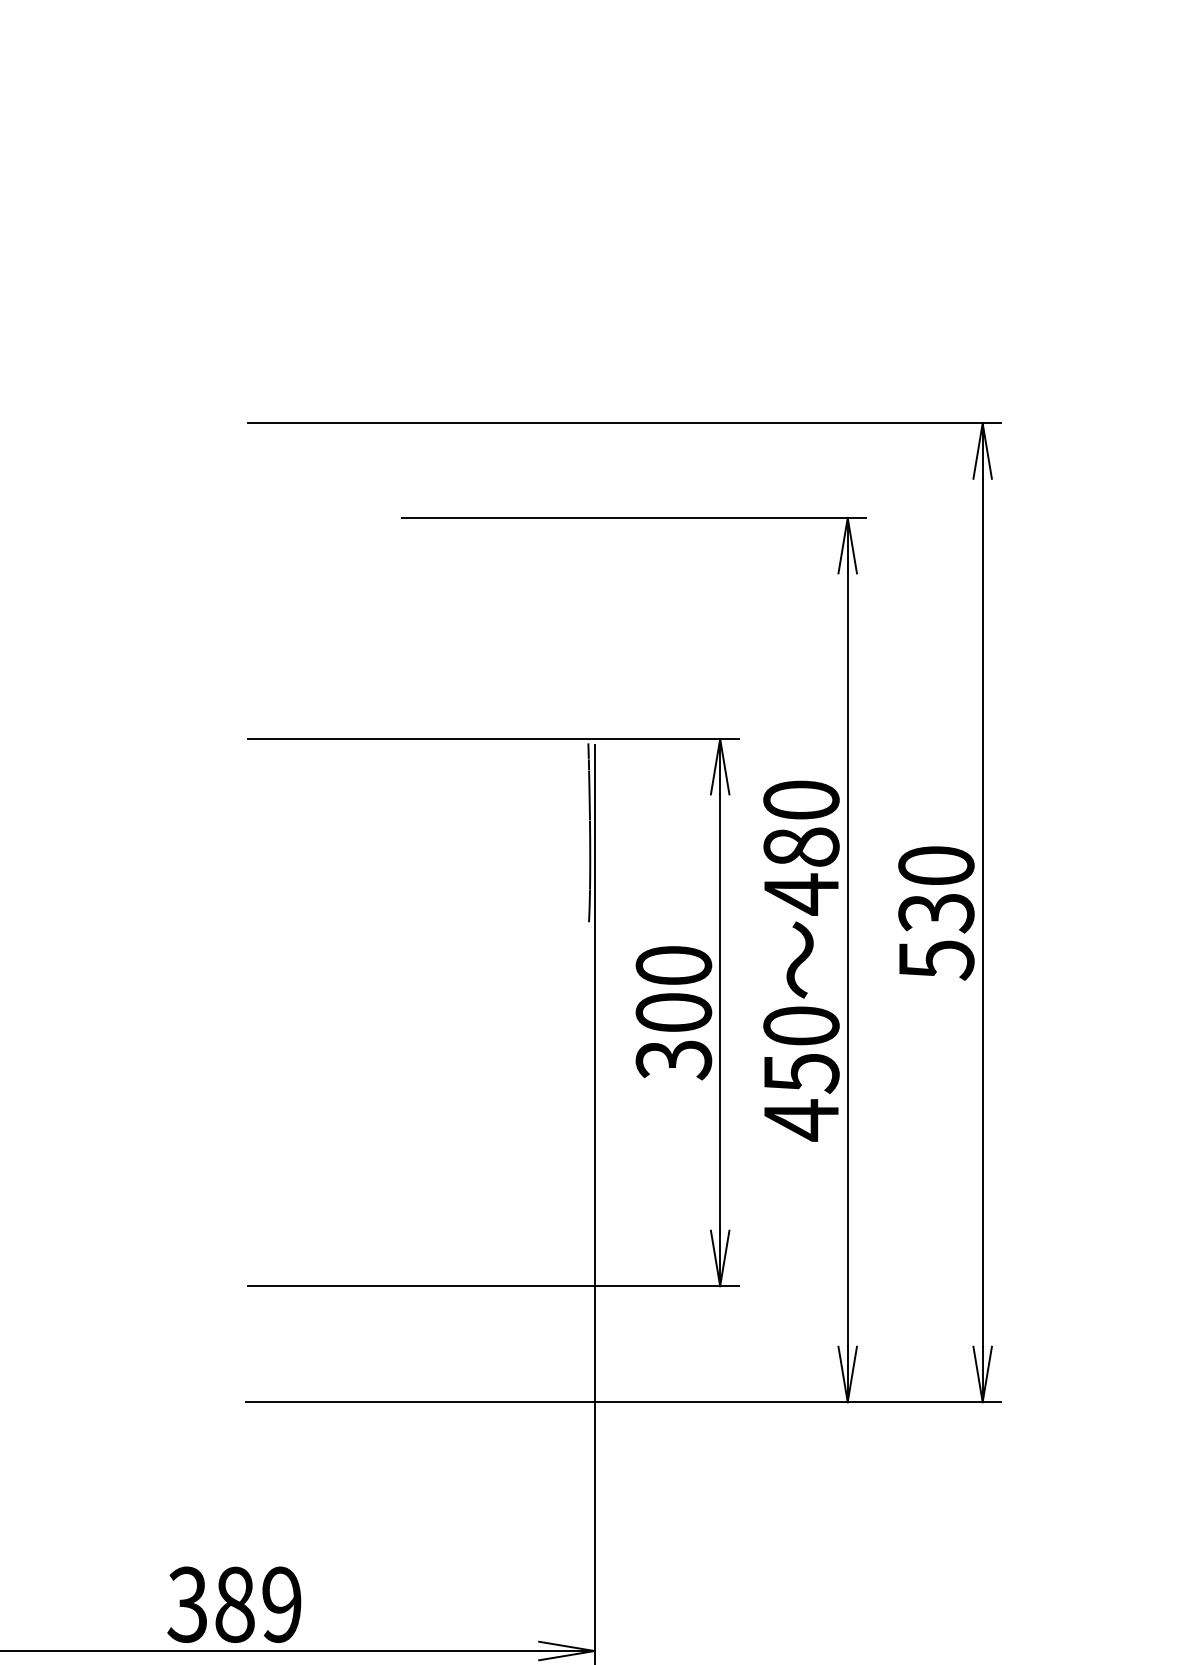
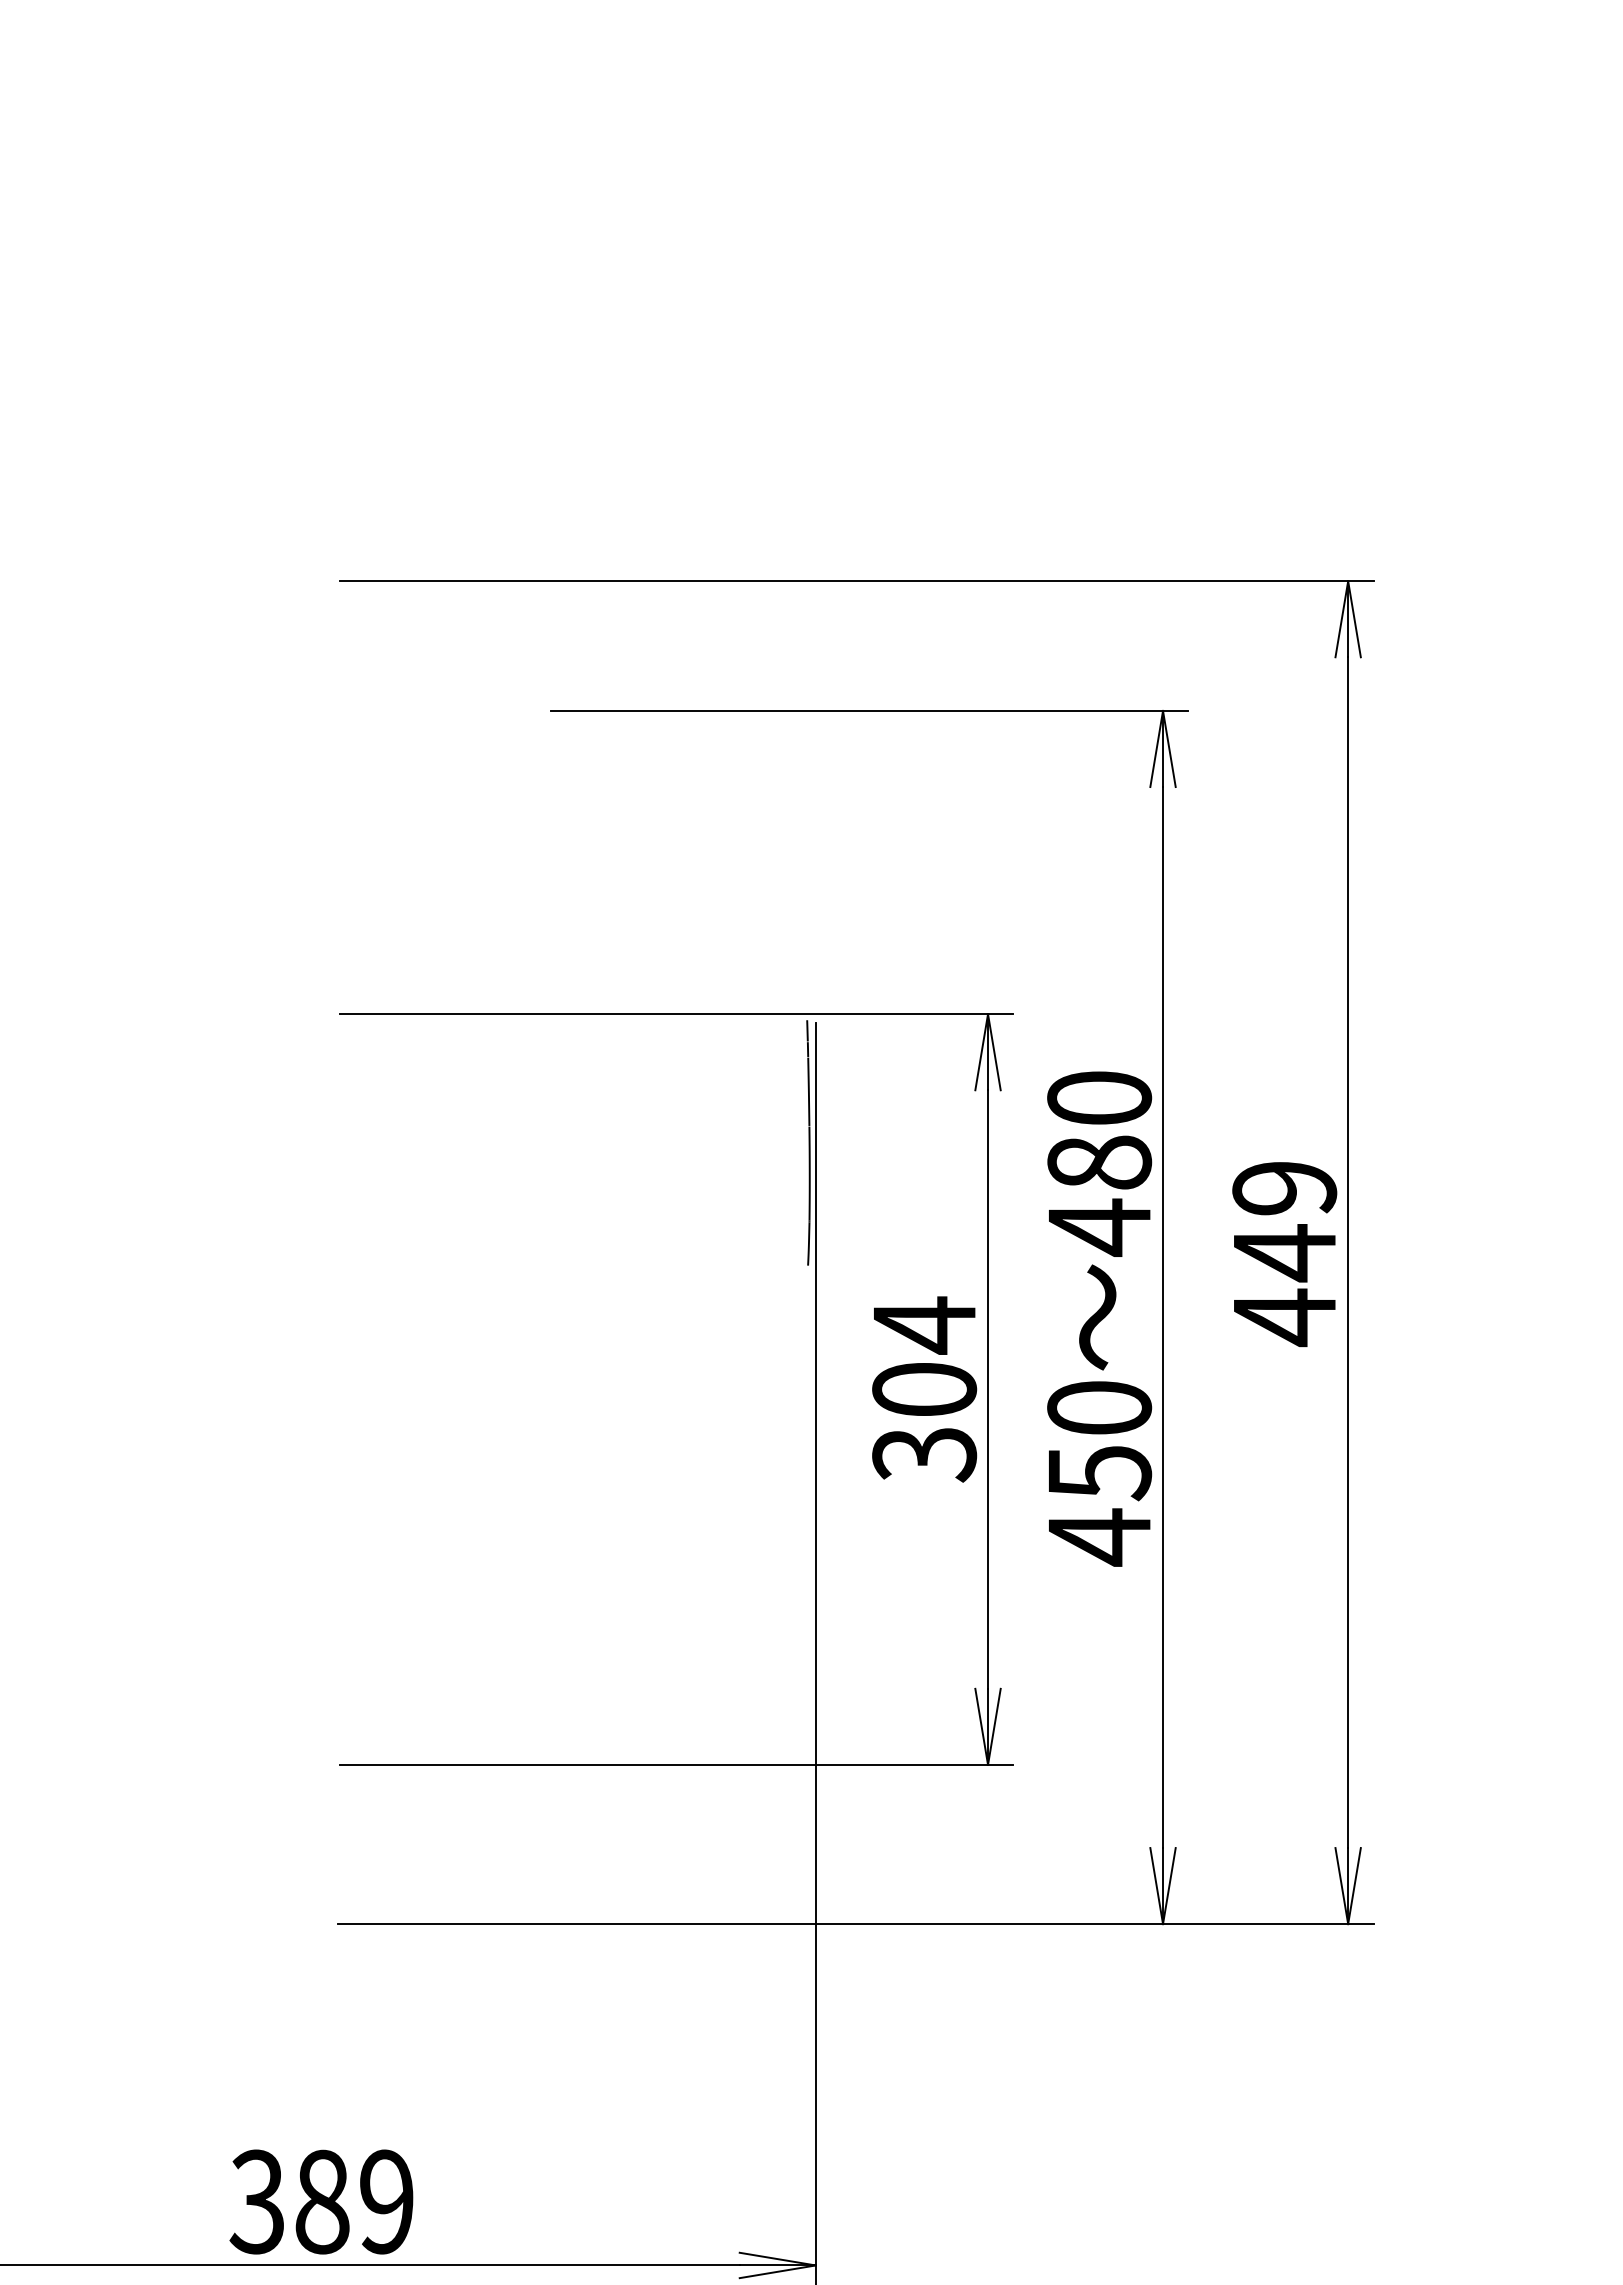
text: (936, 914) -> (1284, 1254), 530 -> 449
text: (673, 965) -> (924, 1325), 300 -> 304

